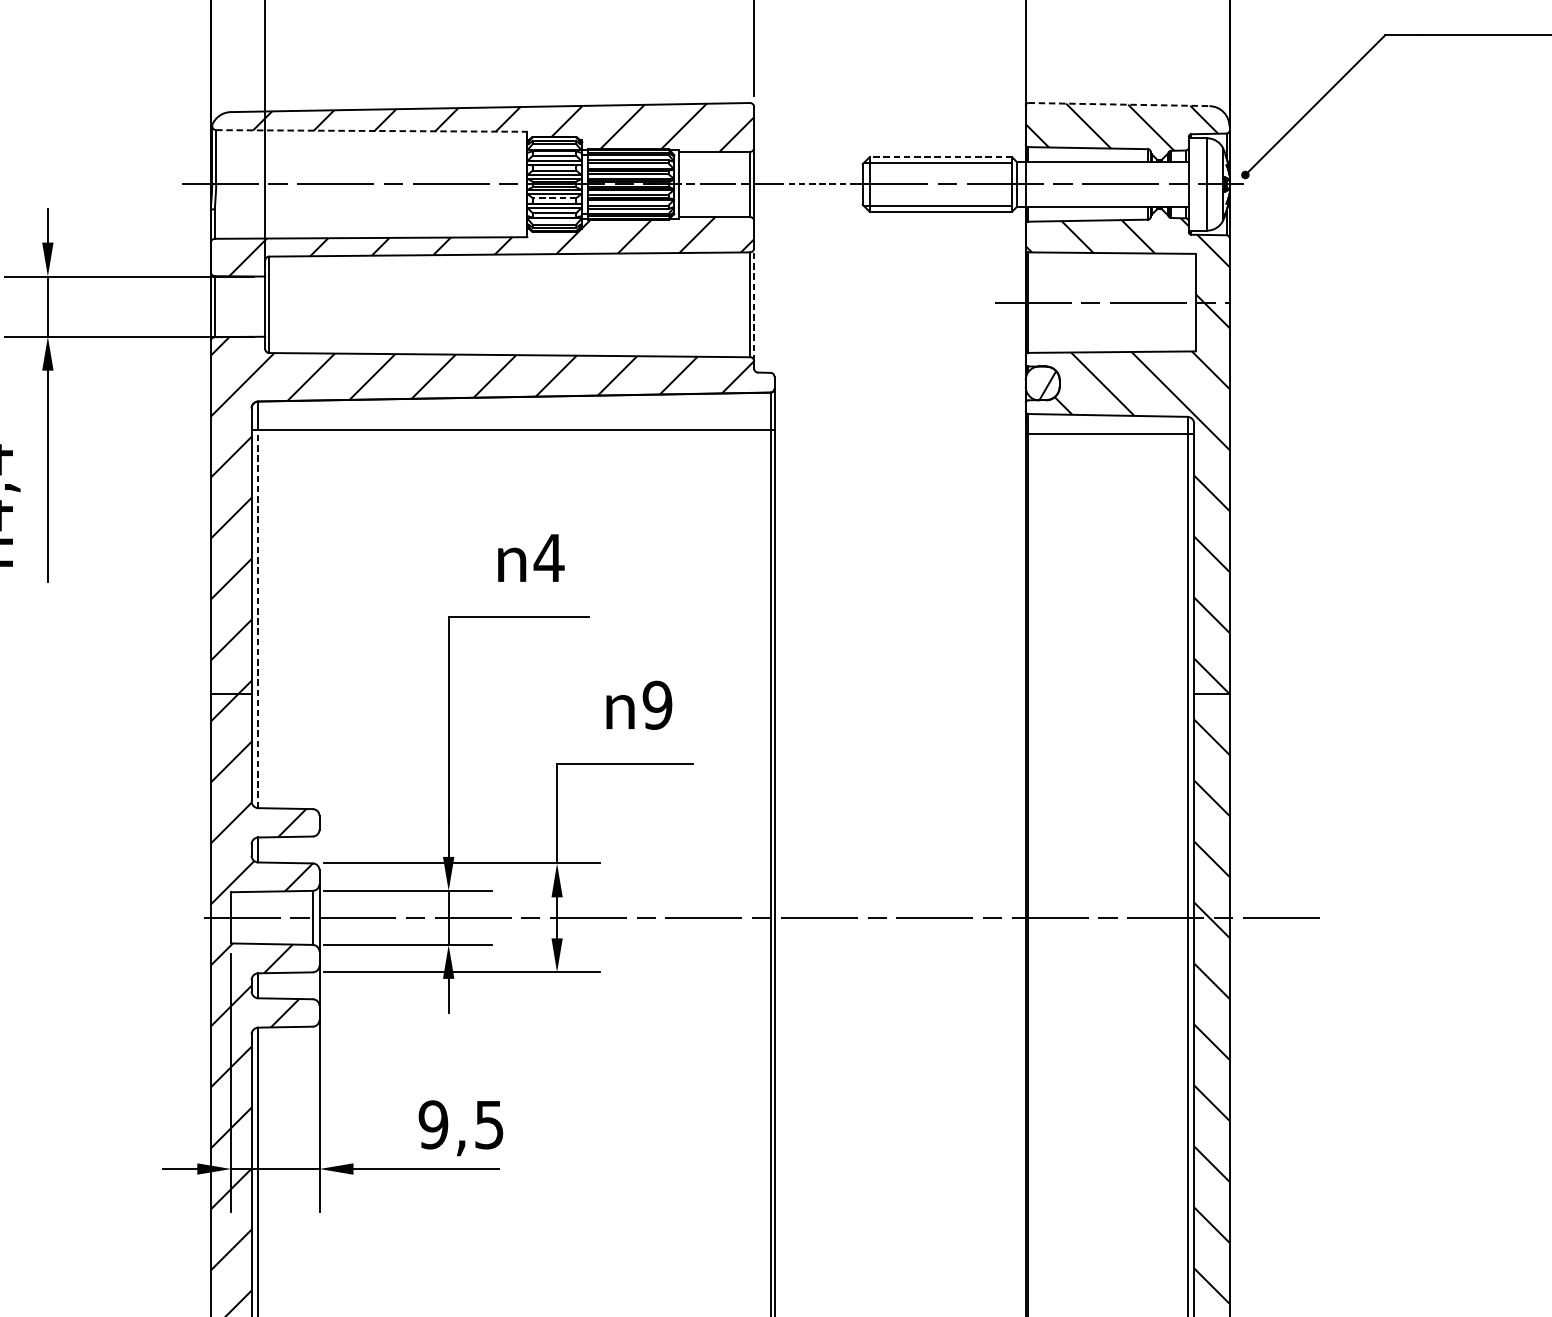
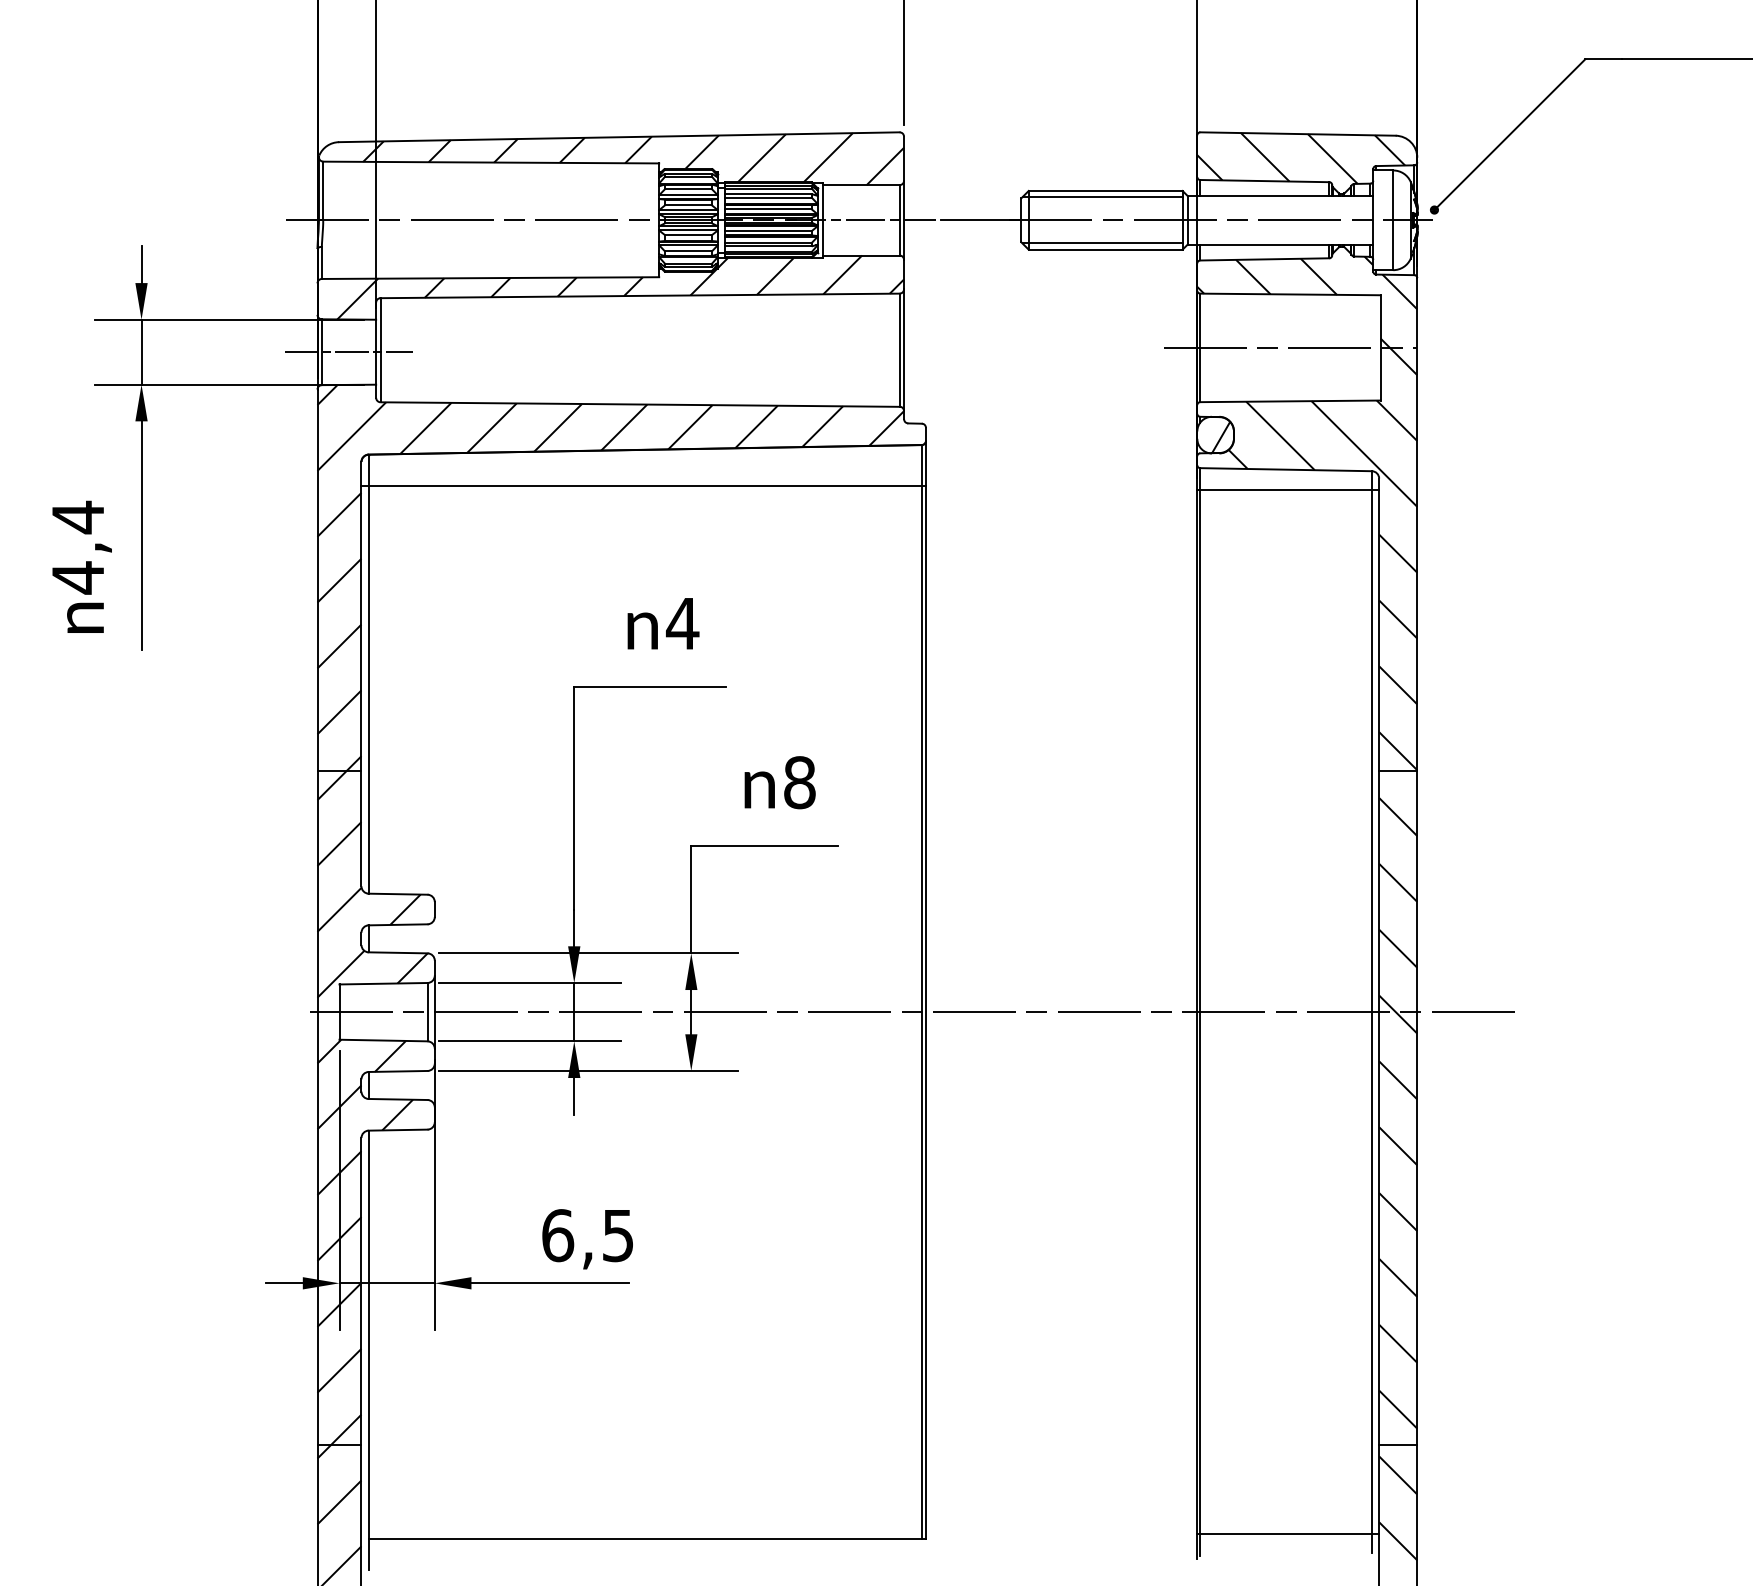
line: (1118, 105) -> (1297, 134), dashed -> solid
line: (372, 130) -> (491, 162), dashed -> solid
line: (940, 157) -> (1105, 191), dashed -> solid
line: (825, 184) -> (981, 220), dashed -> solid
line: (553, 198) -> (687, 235), dashed -> solid
line: (754, 304) -> (904, 349), dashed -> solid
line: (239, 306) -> (348, 352), added
line: (258, 619) -> (368, 689), dashed -> solid
text: (657, 705) -> (799, 782), 9 -> 8
text: (433, 1124) -> (557, 1235), 9,5 -> 6,5

